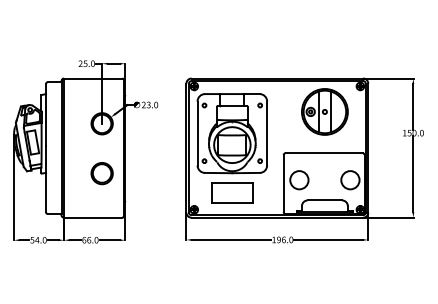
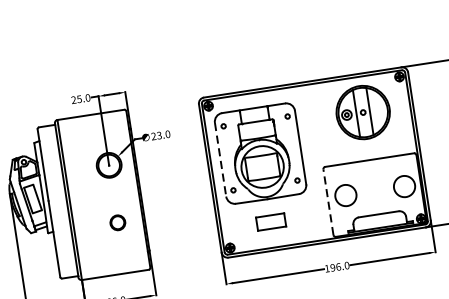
line: (197, 134) -> (220, 160), solid -> dashed
part: (101, 173) -> (117, 222), size x0.6
line: (283, 183) -> (328, 202), solid -> dashed
part: (232, 192) -> (271, 221), size x0.6

